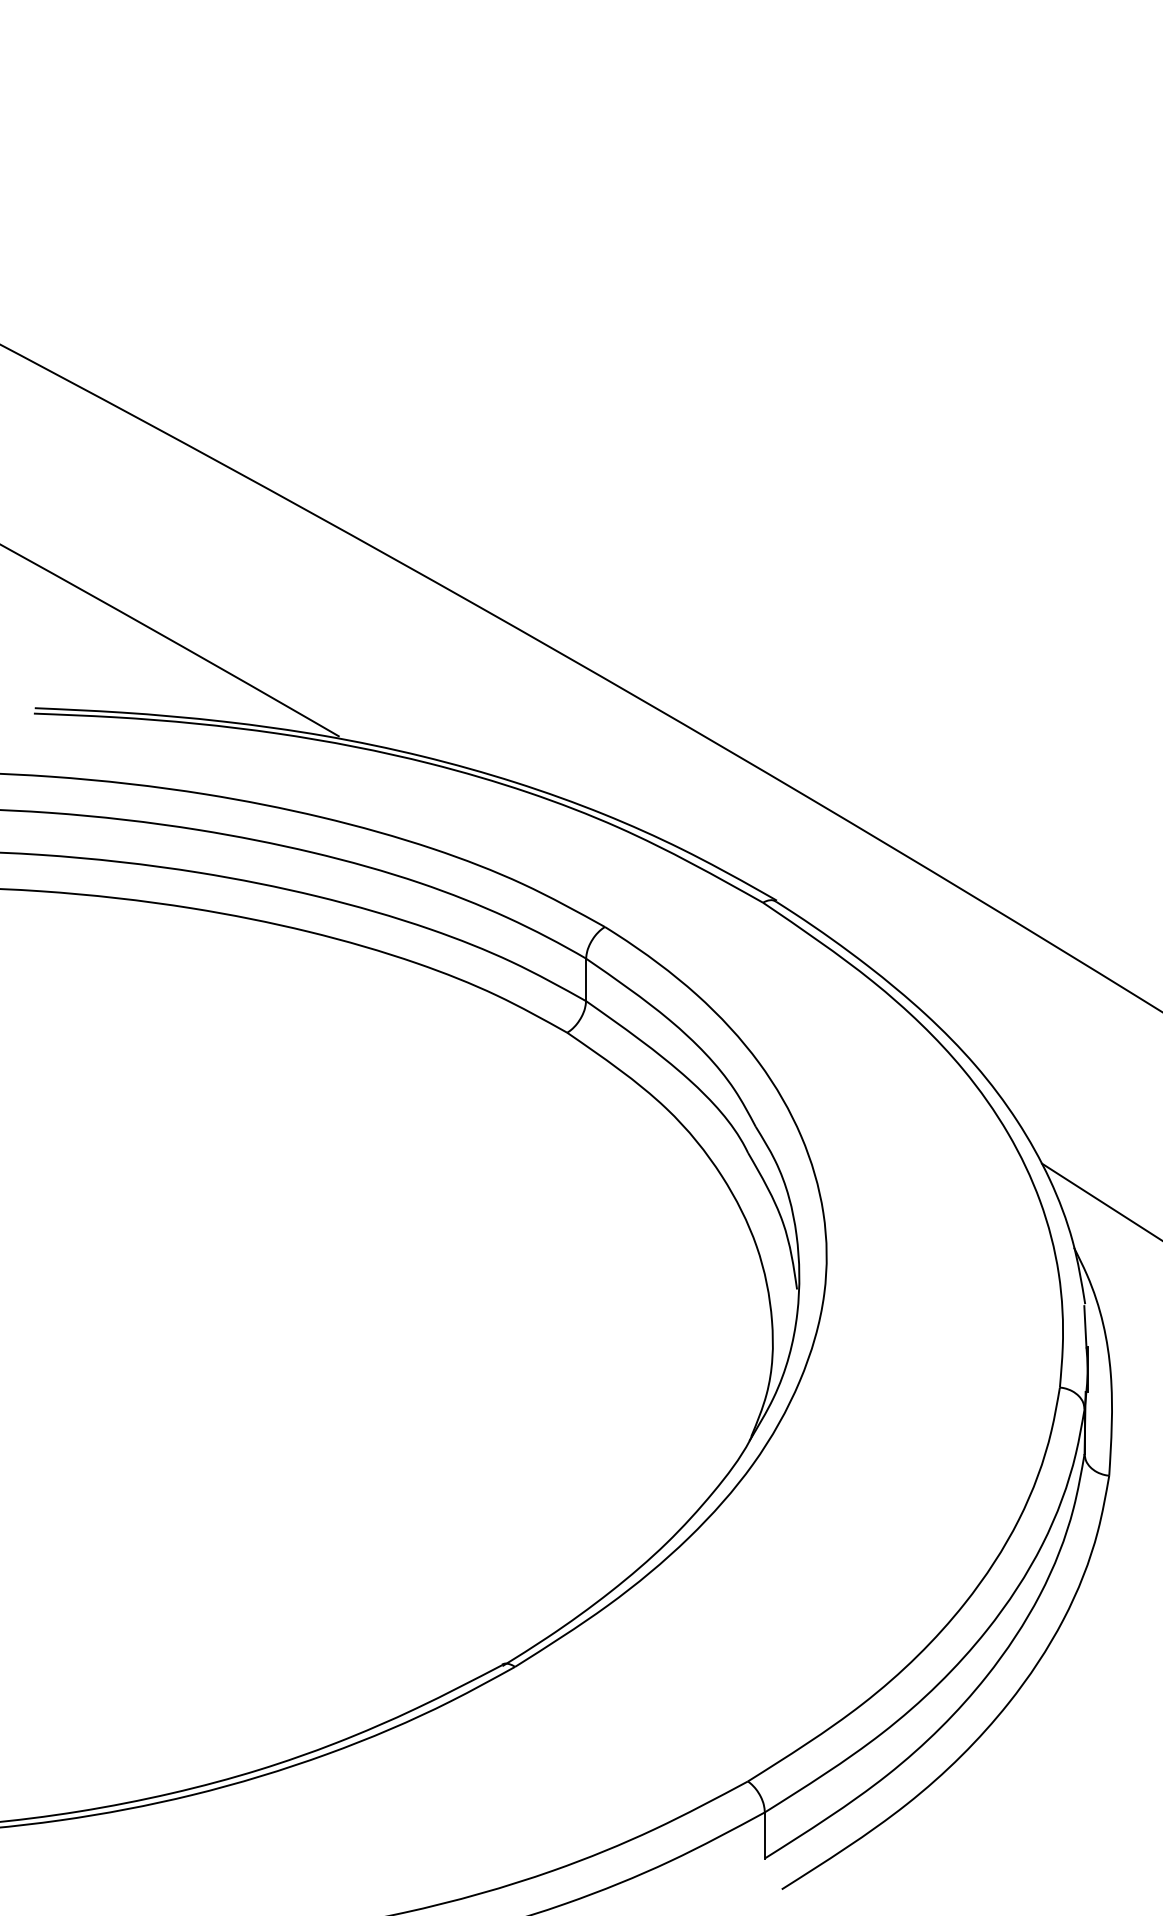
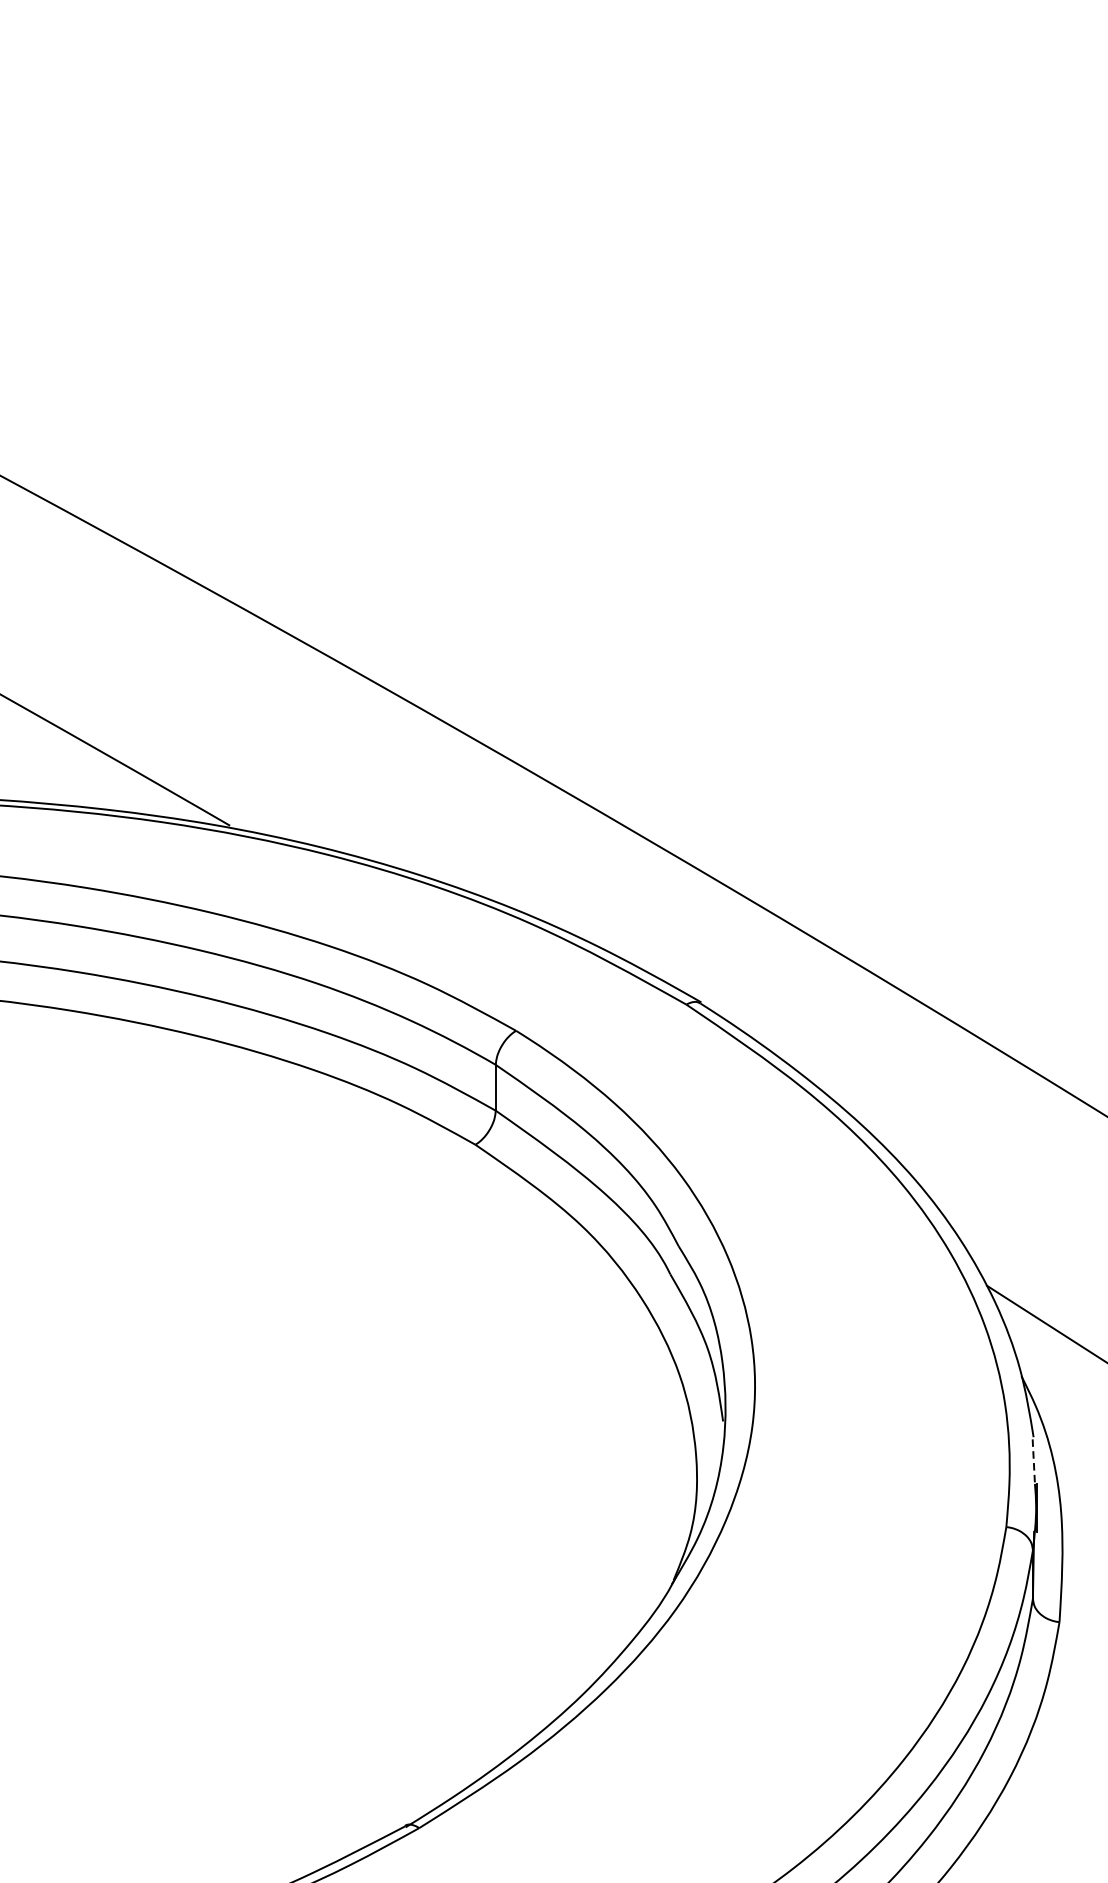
line: (1085, 1326) -> (1033, 1461), solid -> dashed

